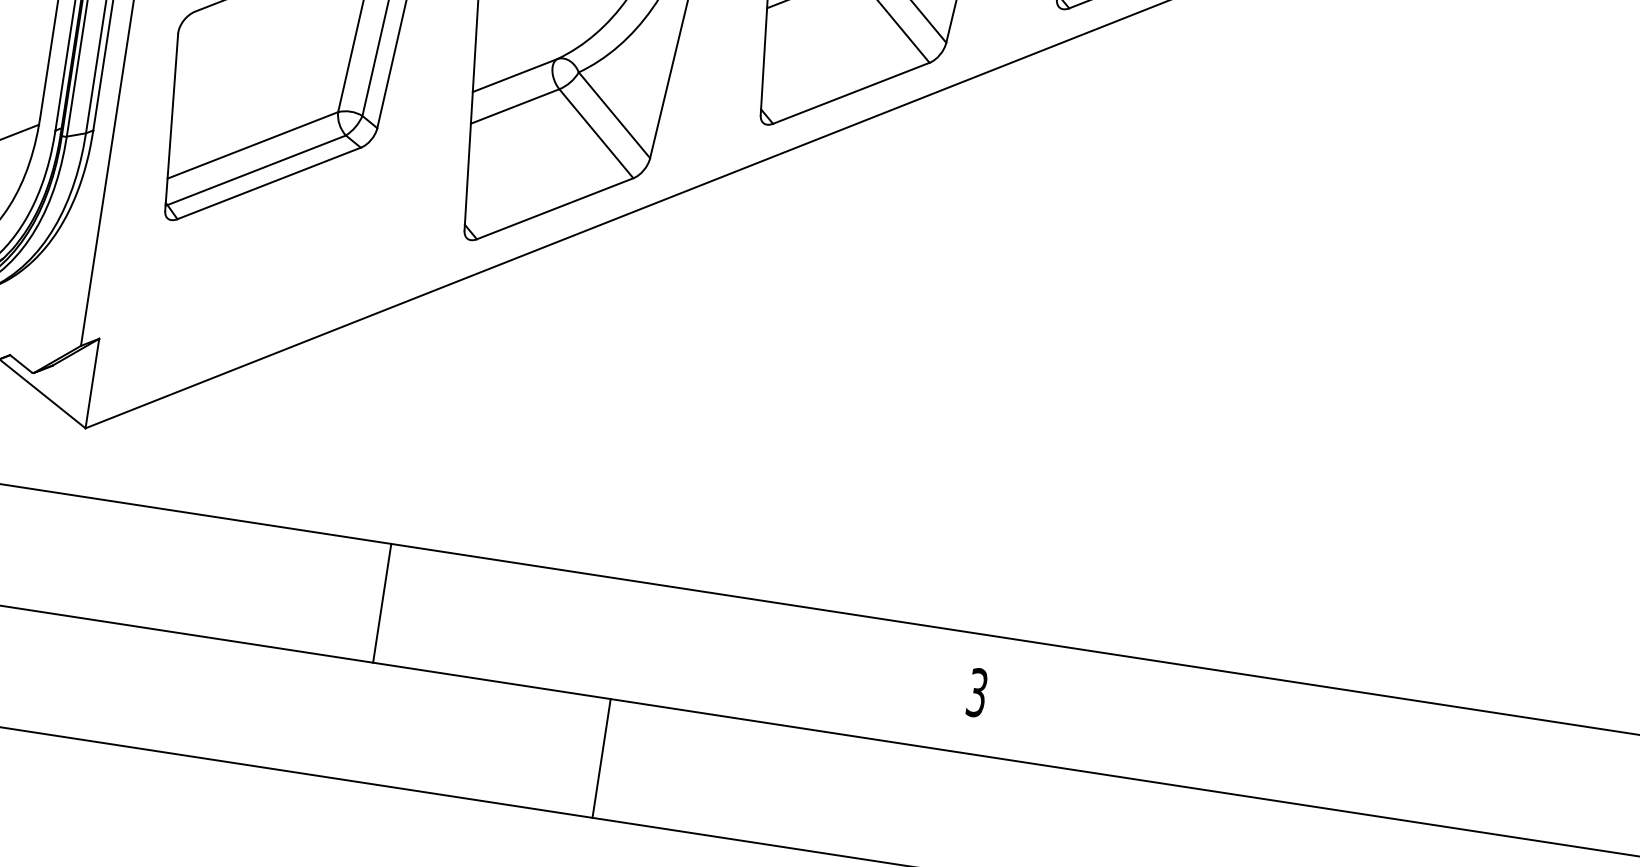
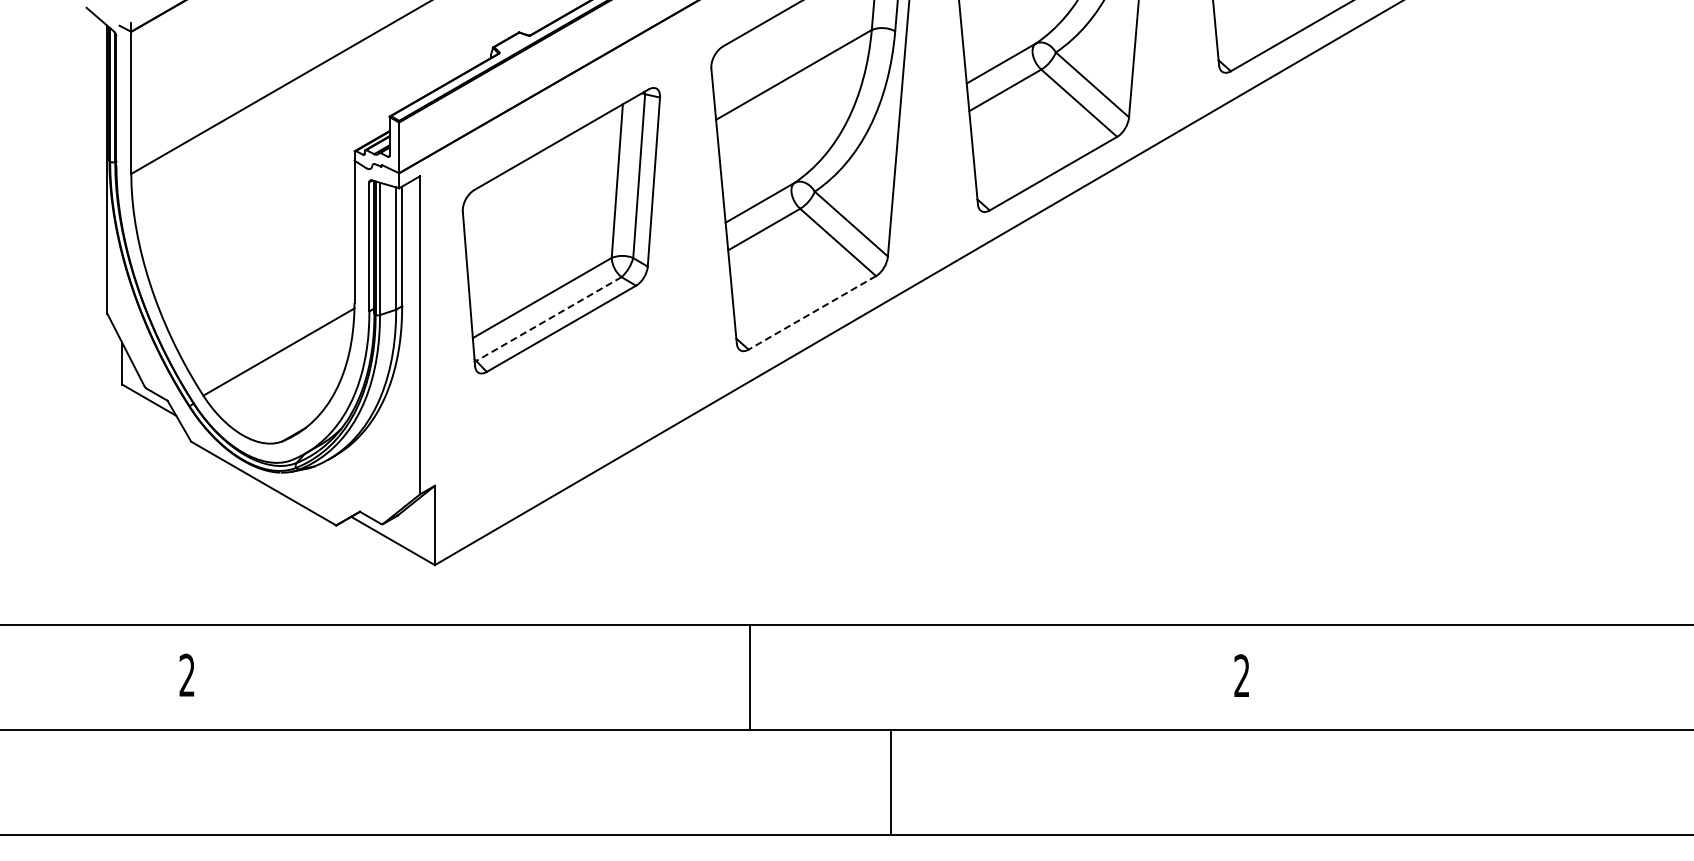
line: (256, 170) -> (548, 319), solid -> dashed
line: (555, 208) -> (812, 312), solid -> dashed
line: (381, 602) -> (749, 676), moved
text: (976, 692) -> (1241, 675), 3 -> 2
line: (601, 758) -> (891, 782), moved

